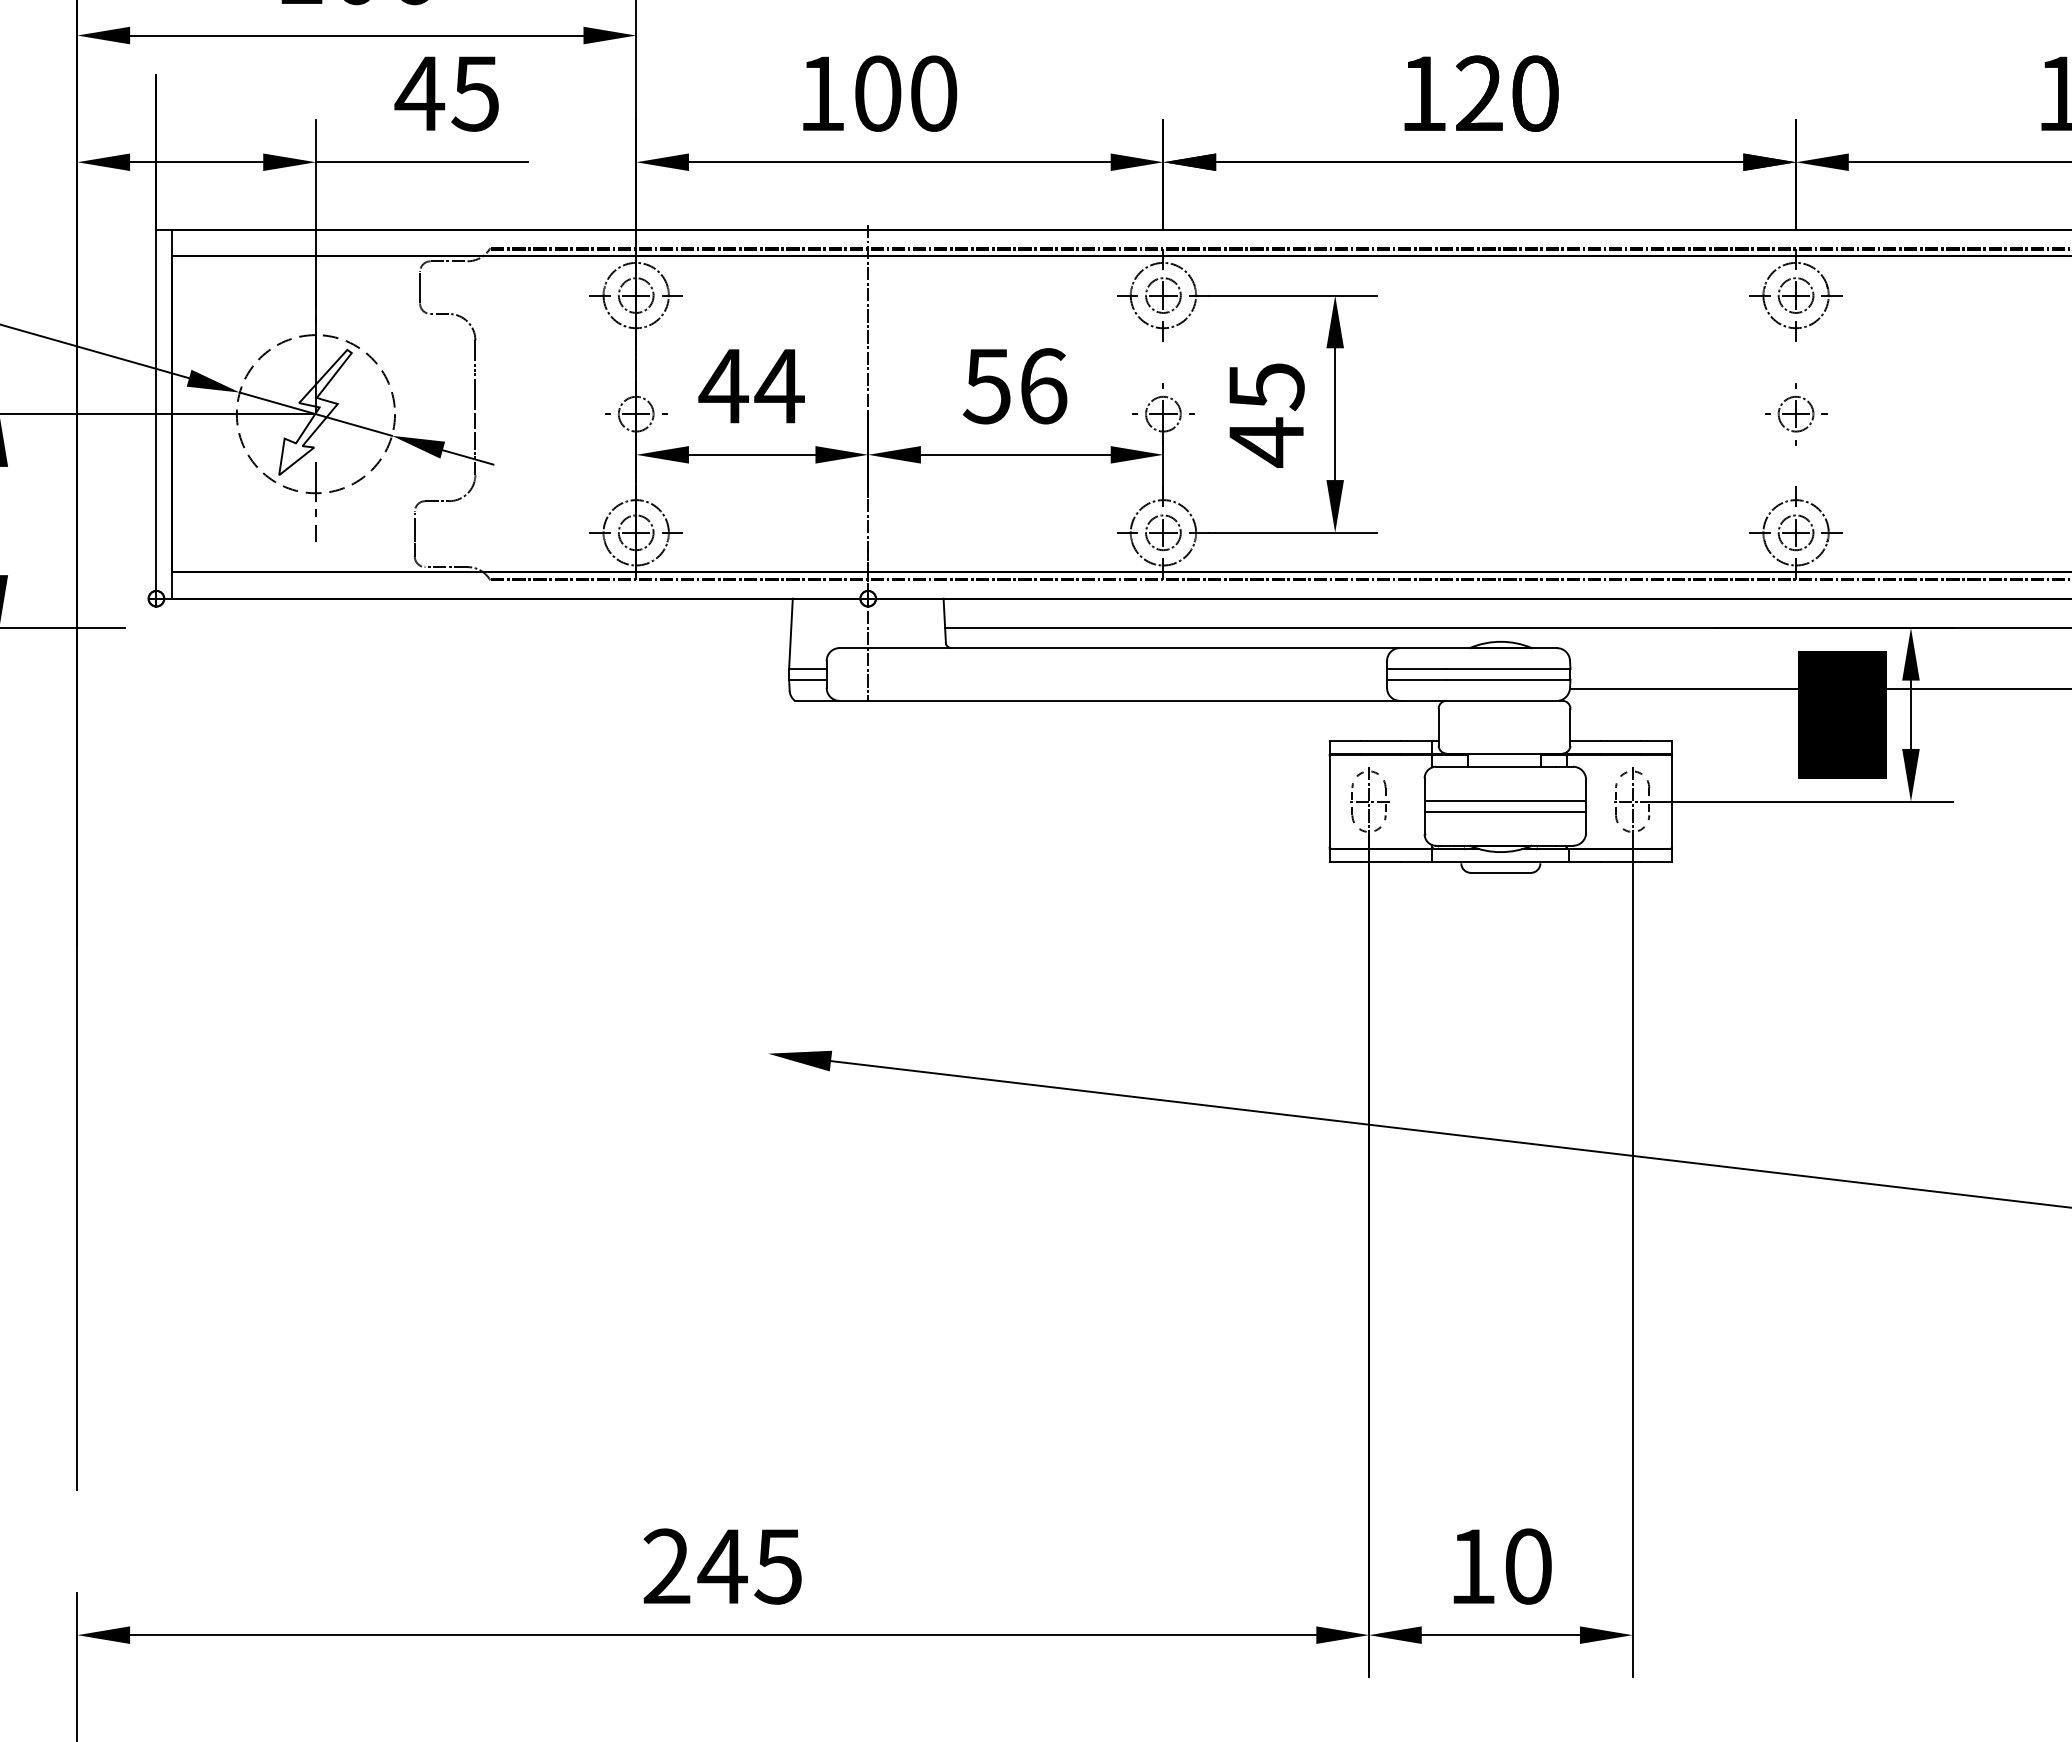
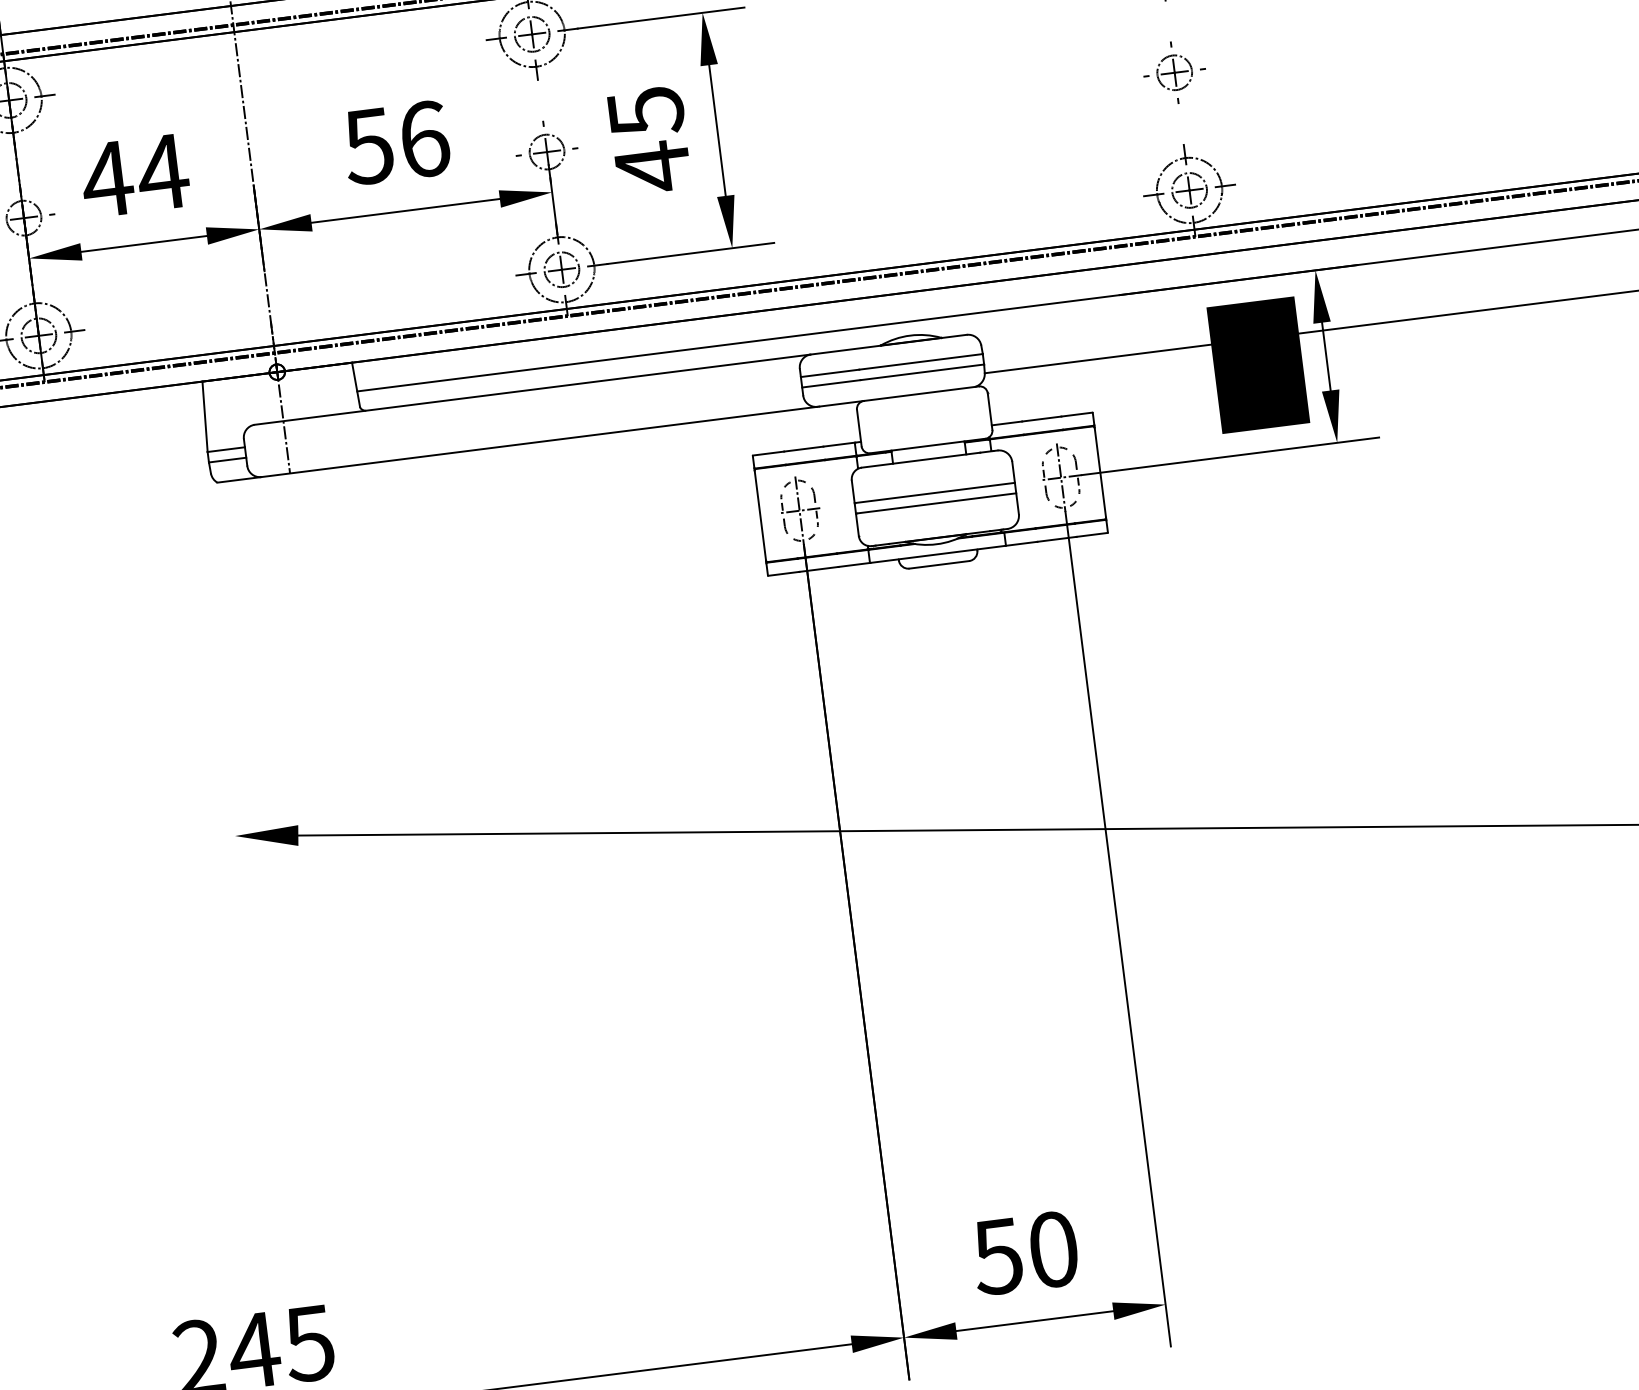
text: (1471, 1566) -> (997, 1256), 10 -> 50

